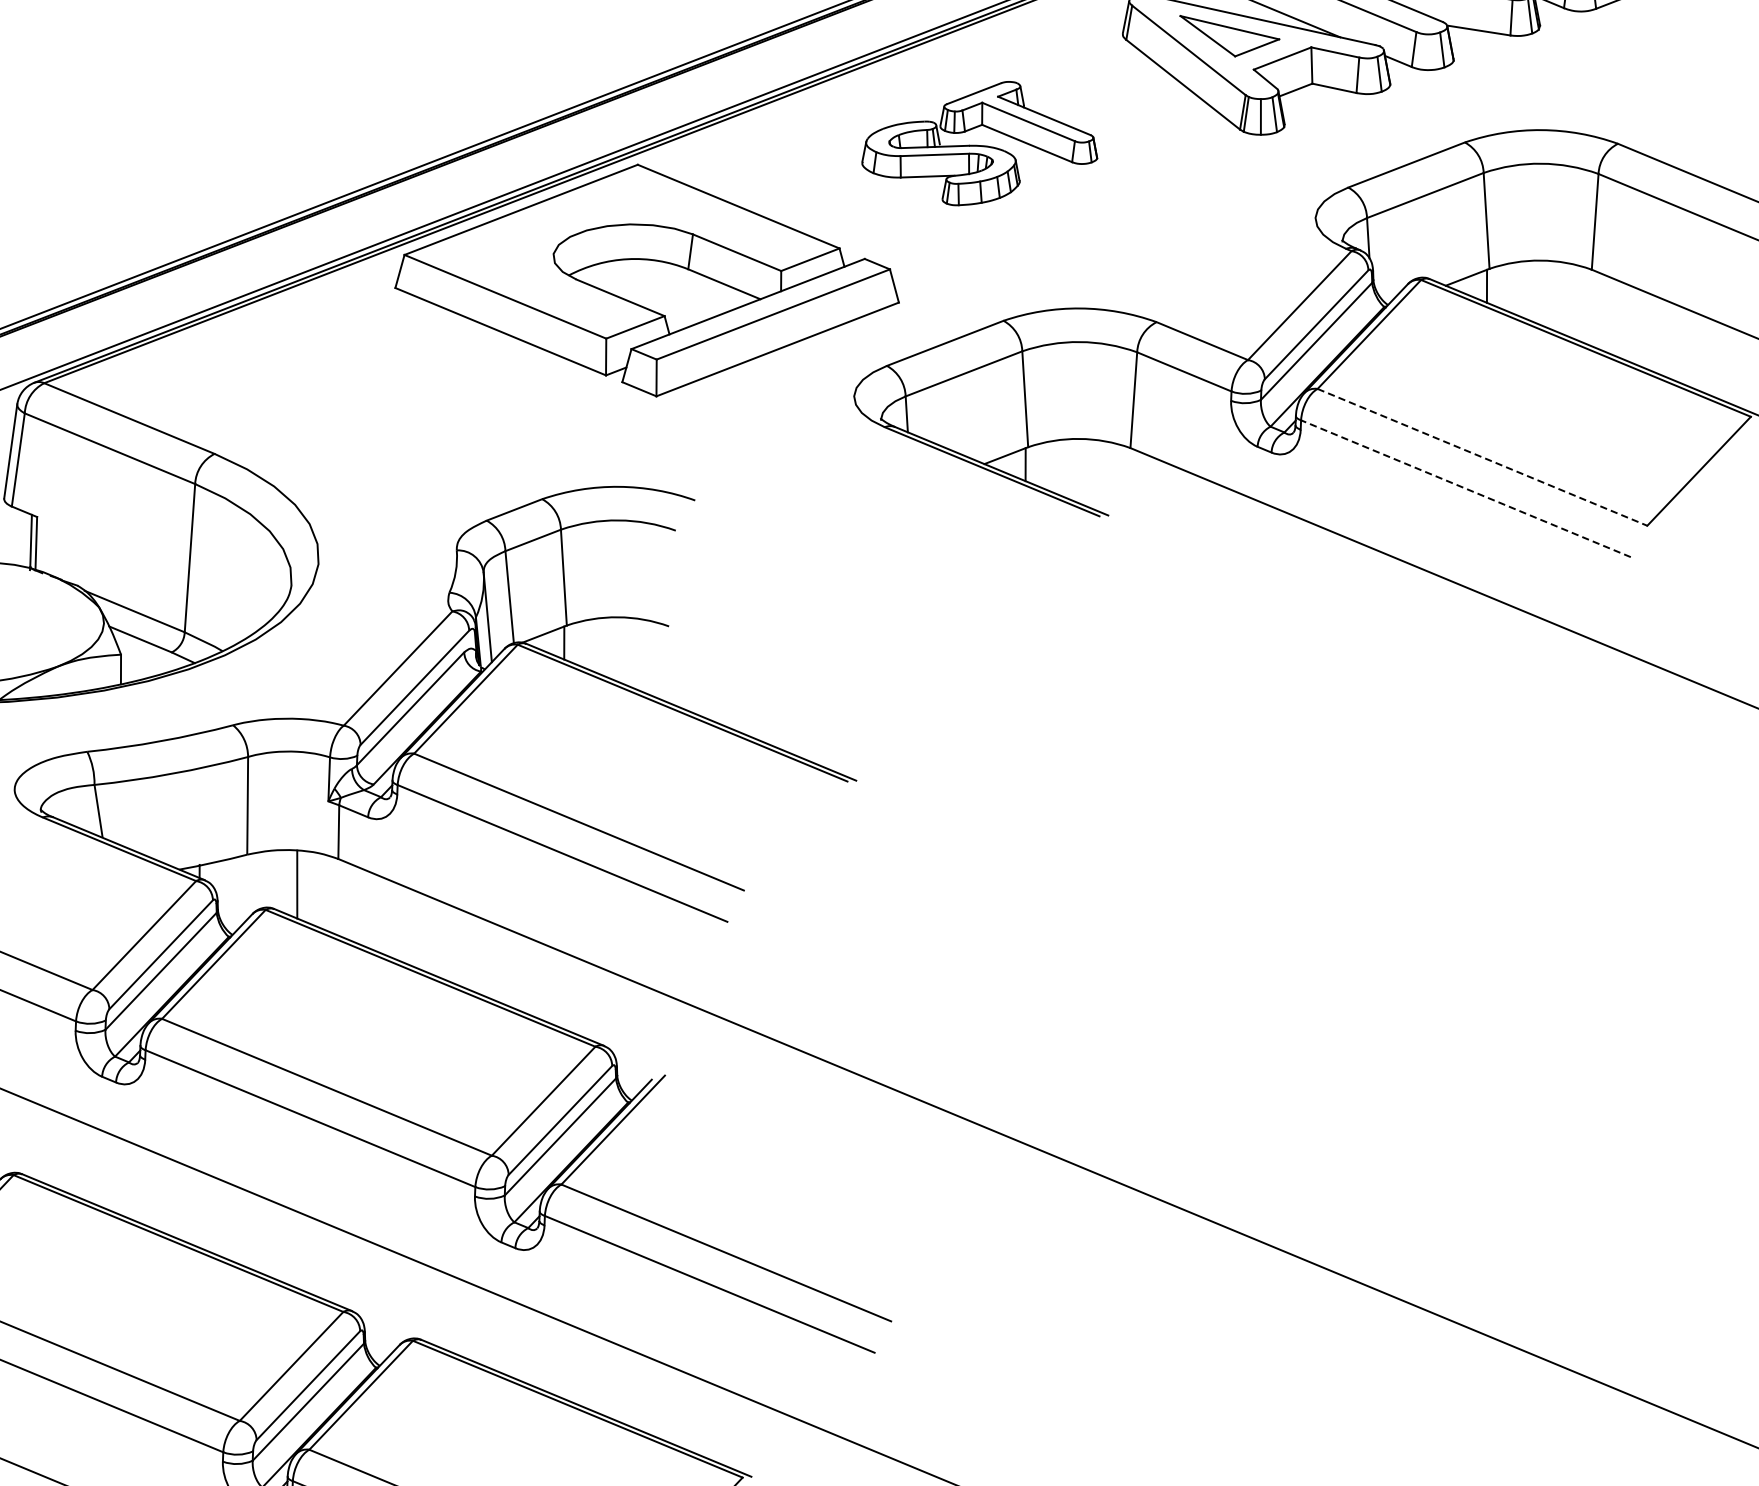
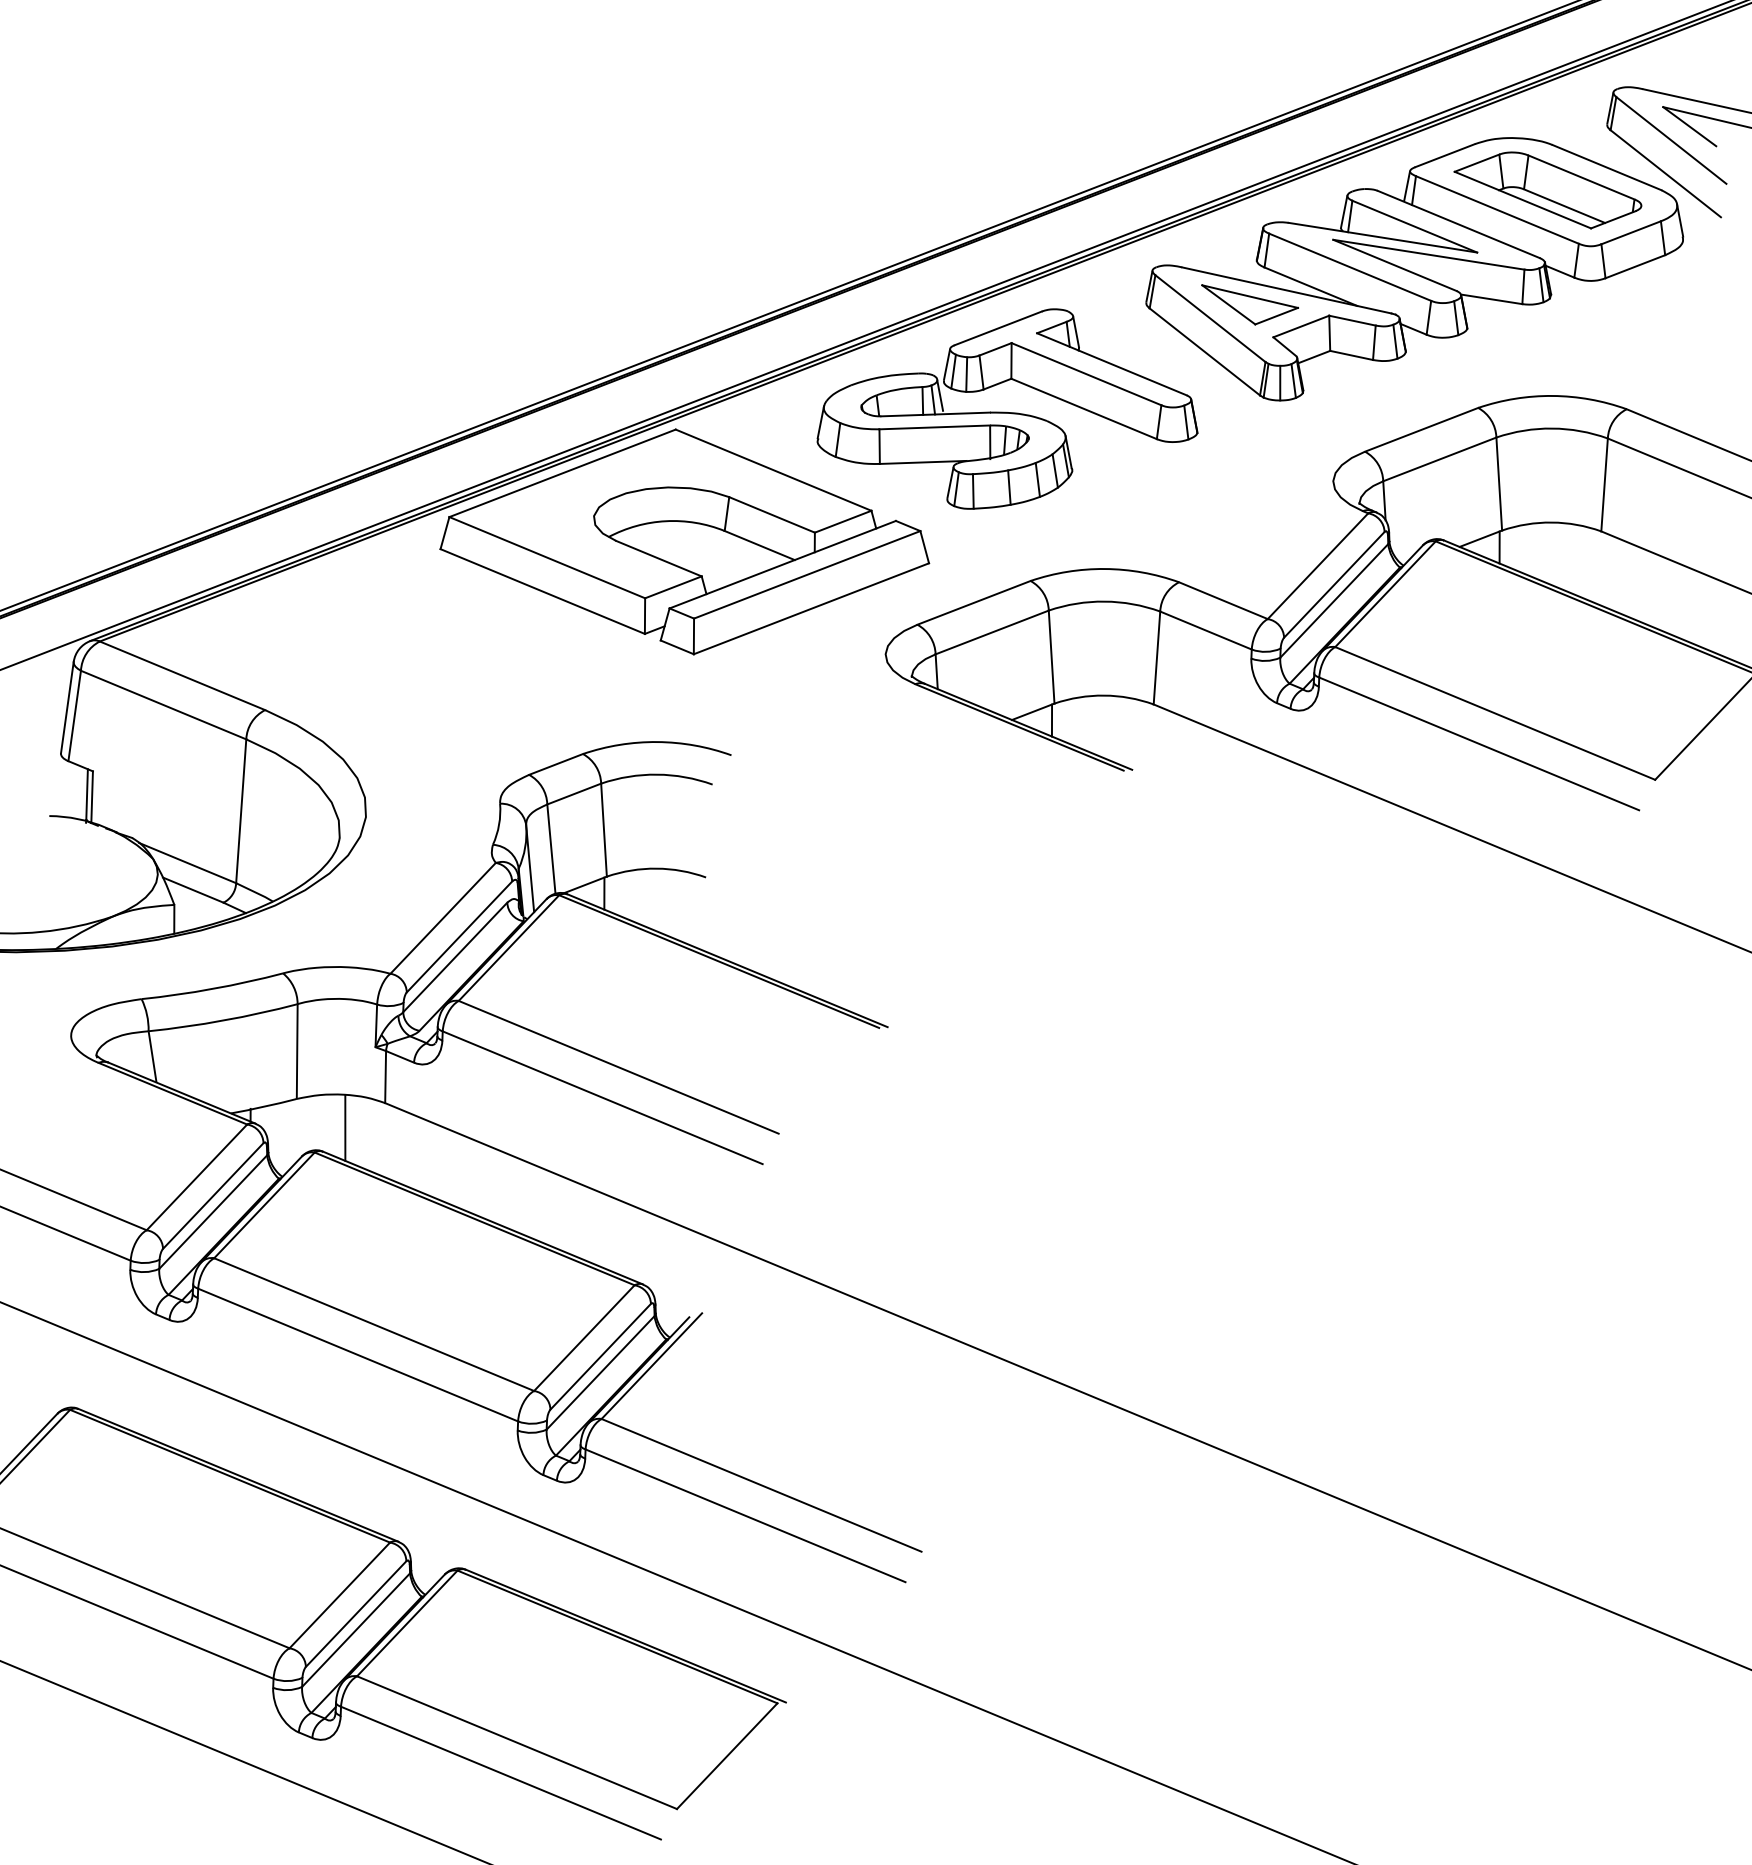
part: (979, 143) -> (1007, 408), size x1.67
line: (1482, 457) -> (1495, 713), dashed -> solid
line: (1465, 488) -> (1478, 743), dashed -> solid

